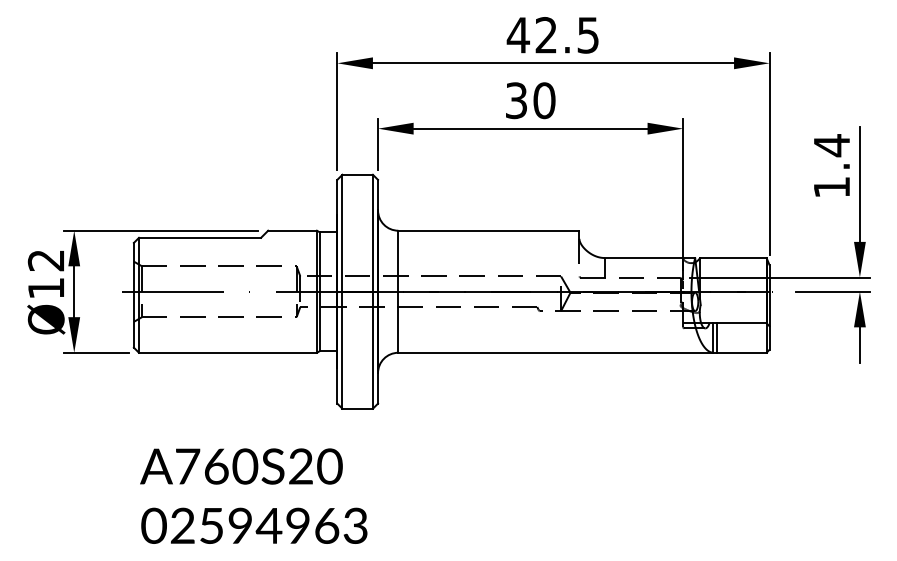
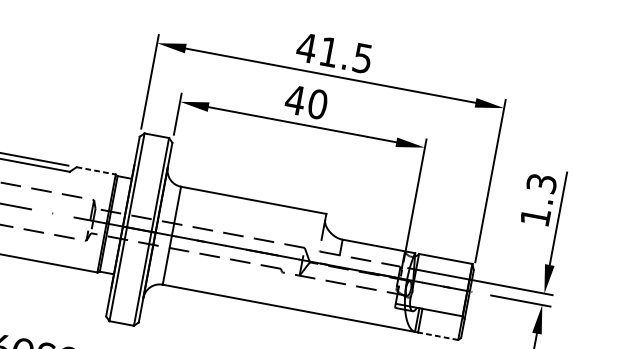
text: (545, 35) -> (328, 52), 42.5 -> 41.5
text: (516, 100) -> (295, 99), 30 -> 40
text: (831, 145) -> (541, 183), 1.4 -> 1.3
line: (293, 230) -> (96, 170), solid -> dashed
line: (741, 352) -> (438, 336), solid -> dashed

